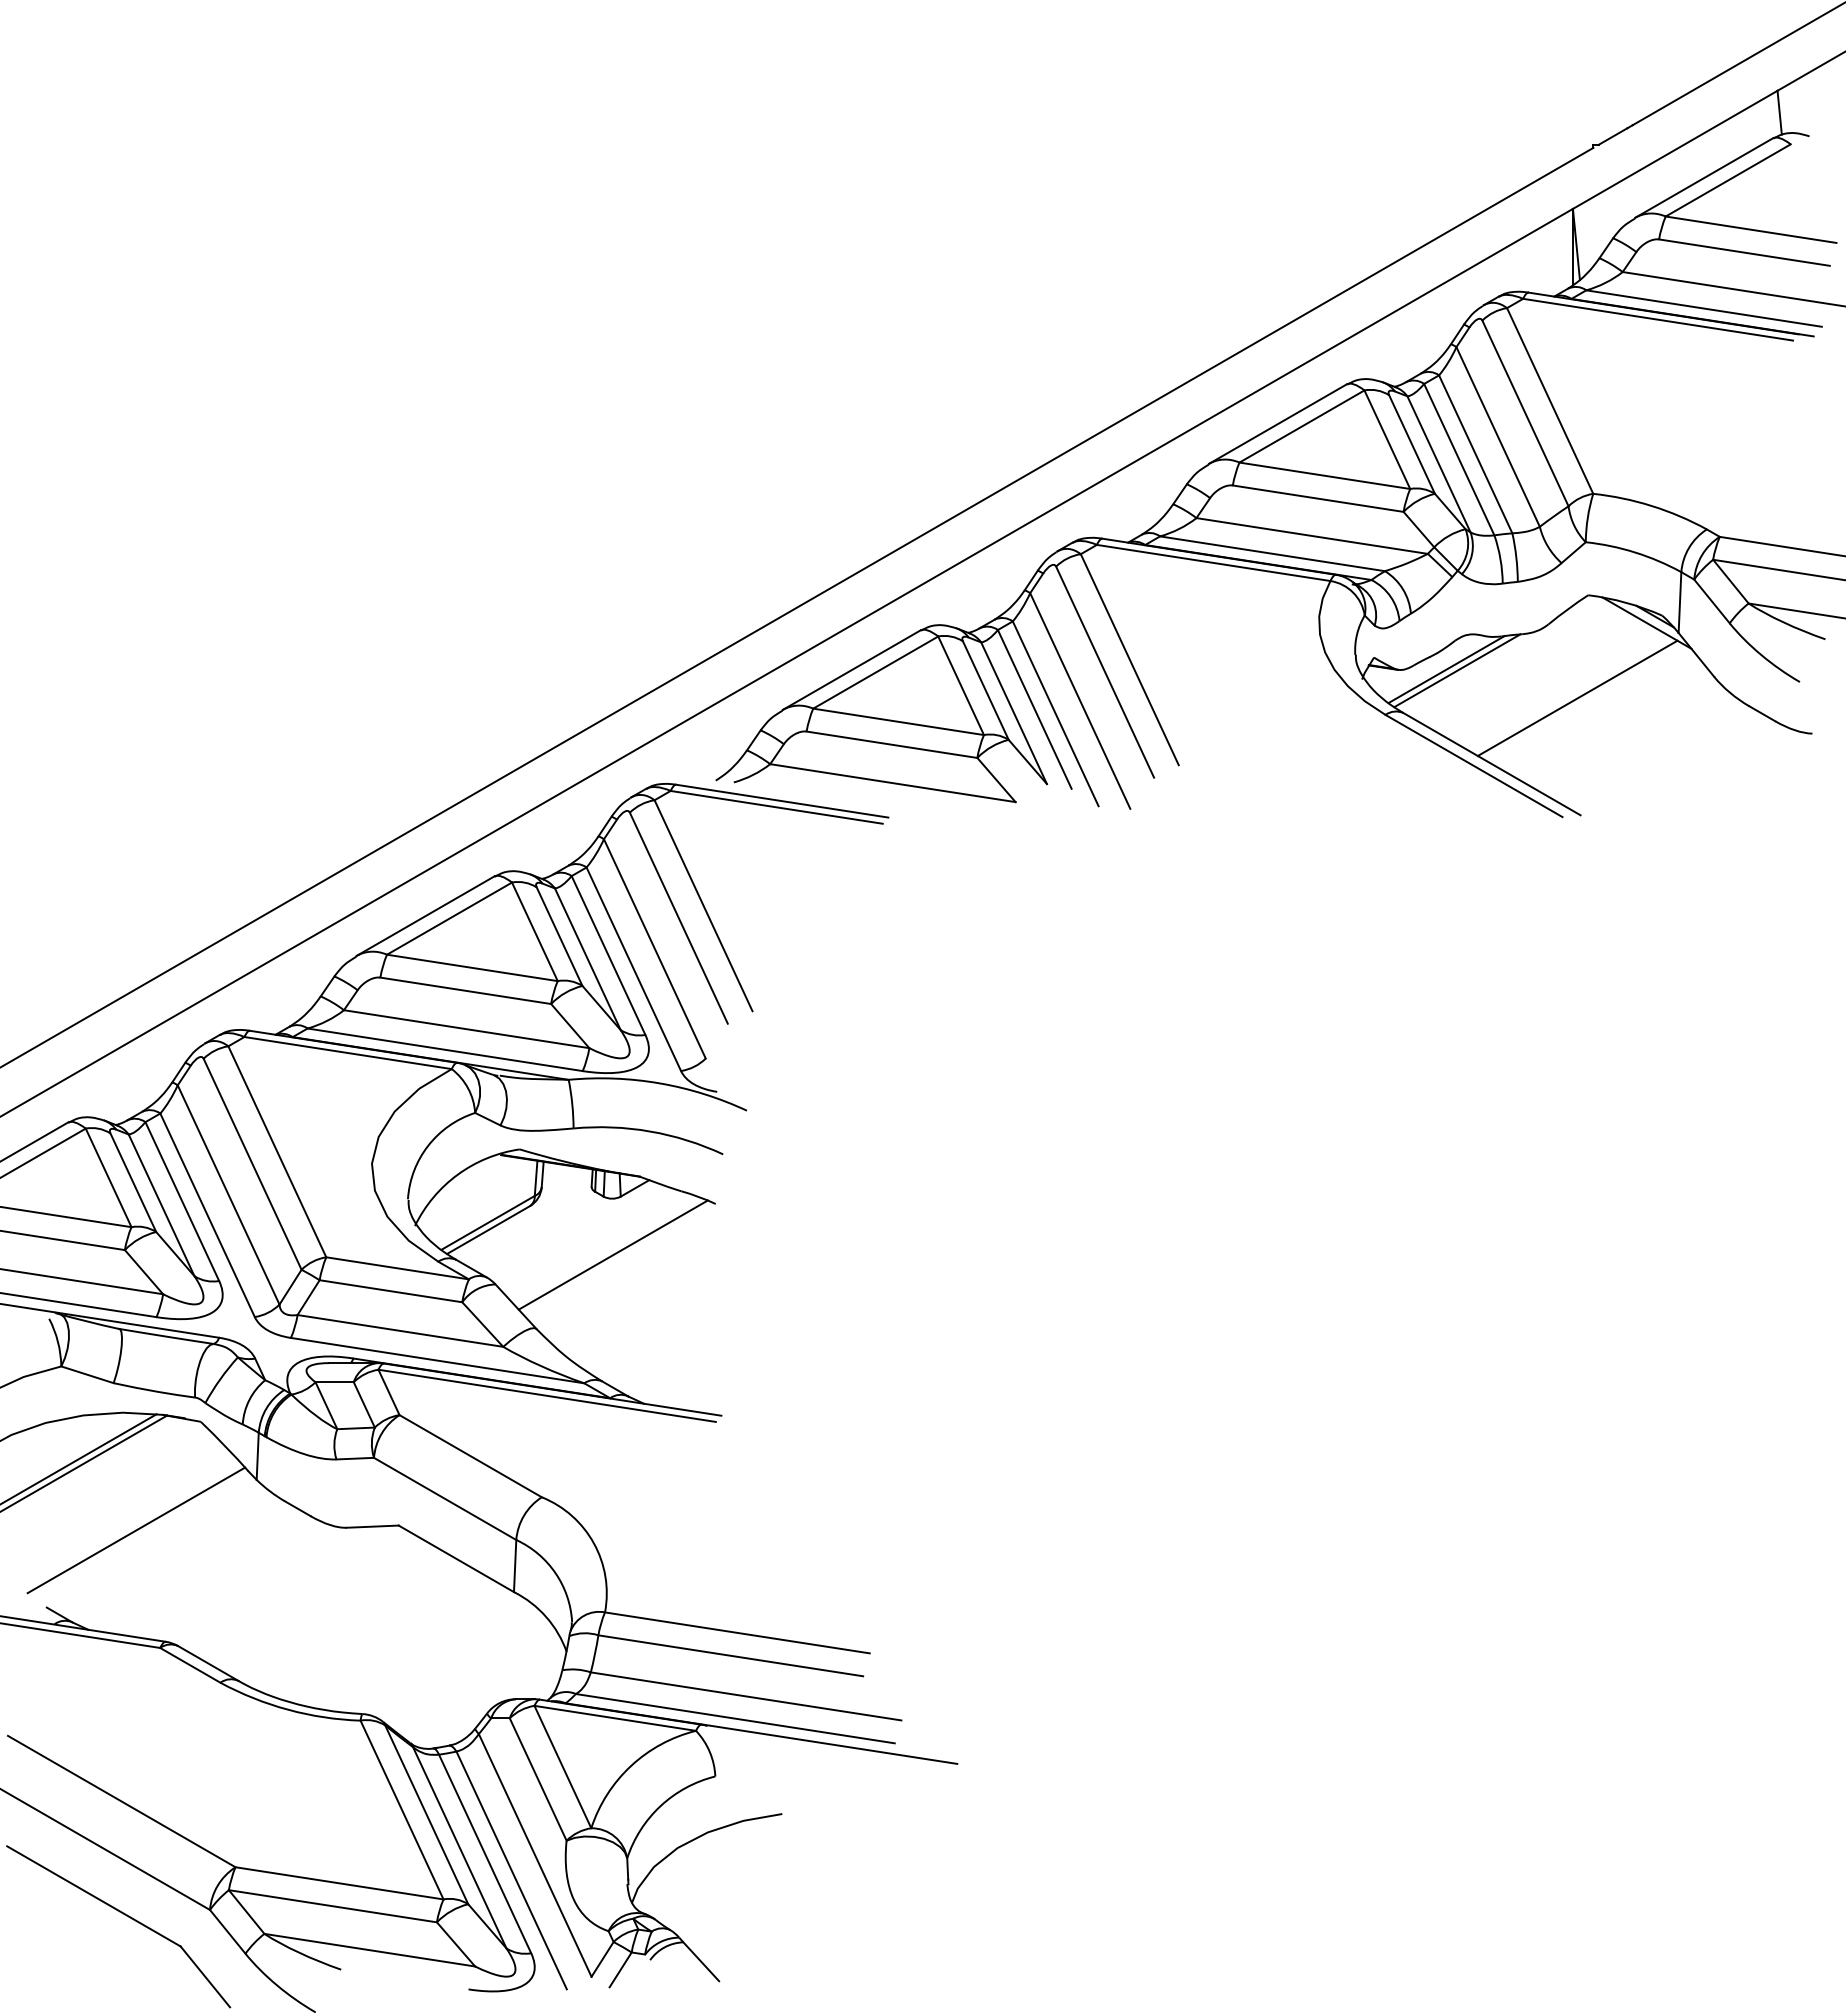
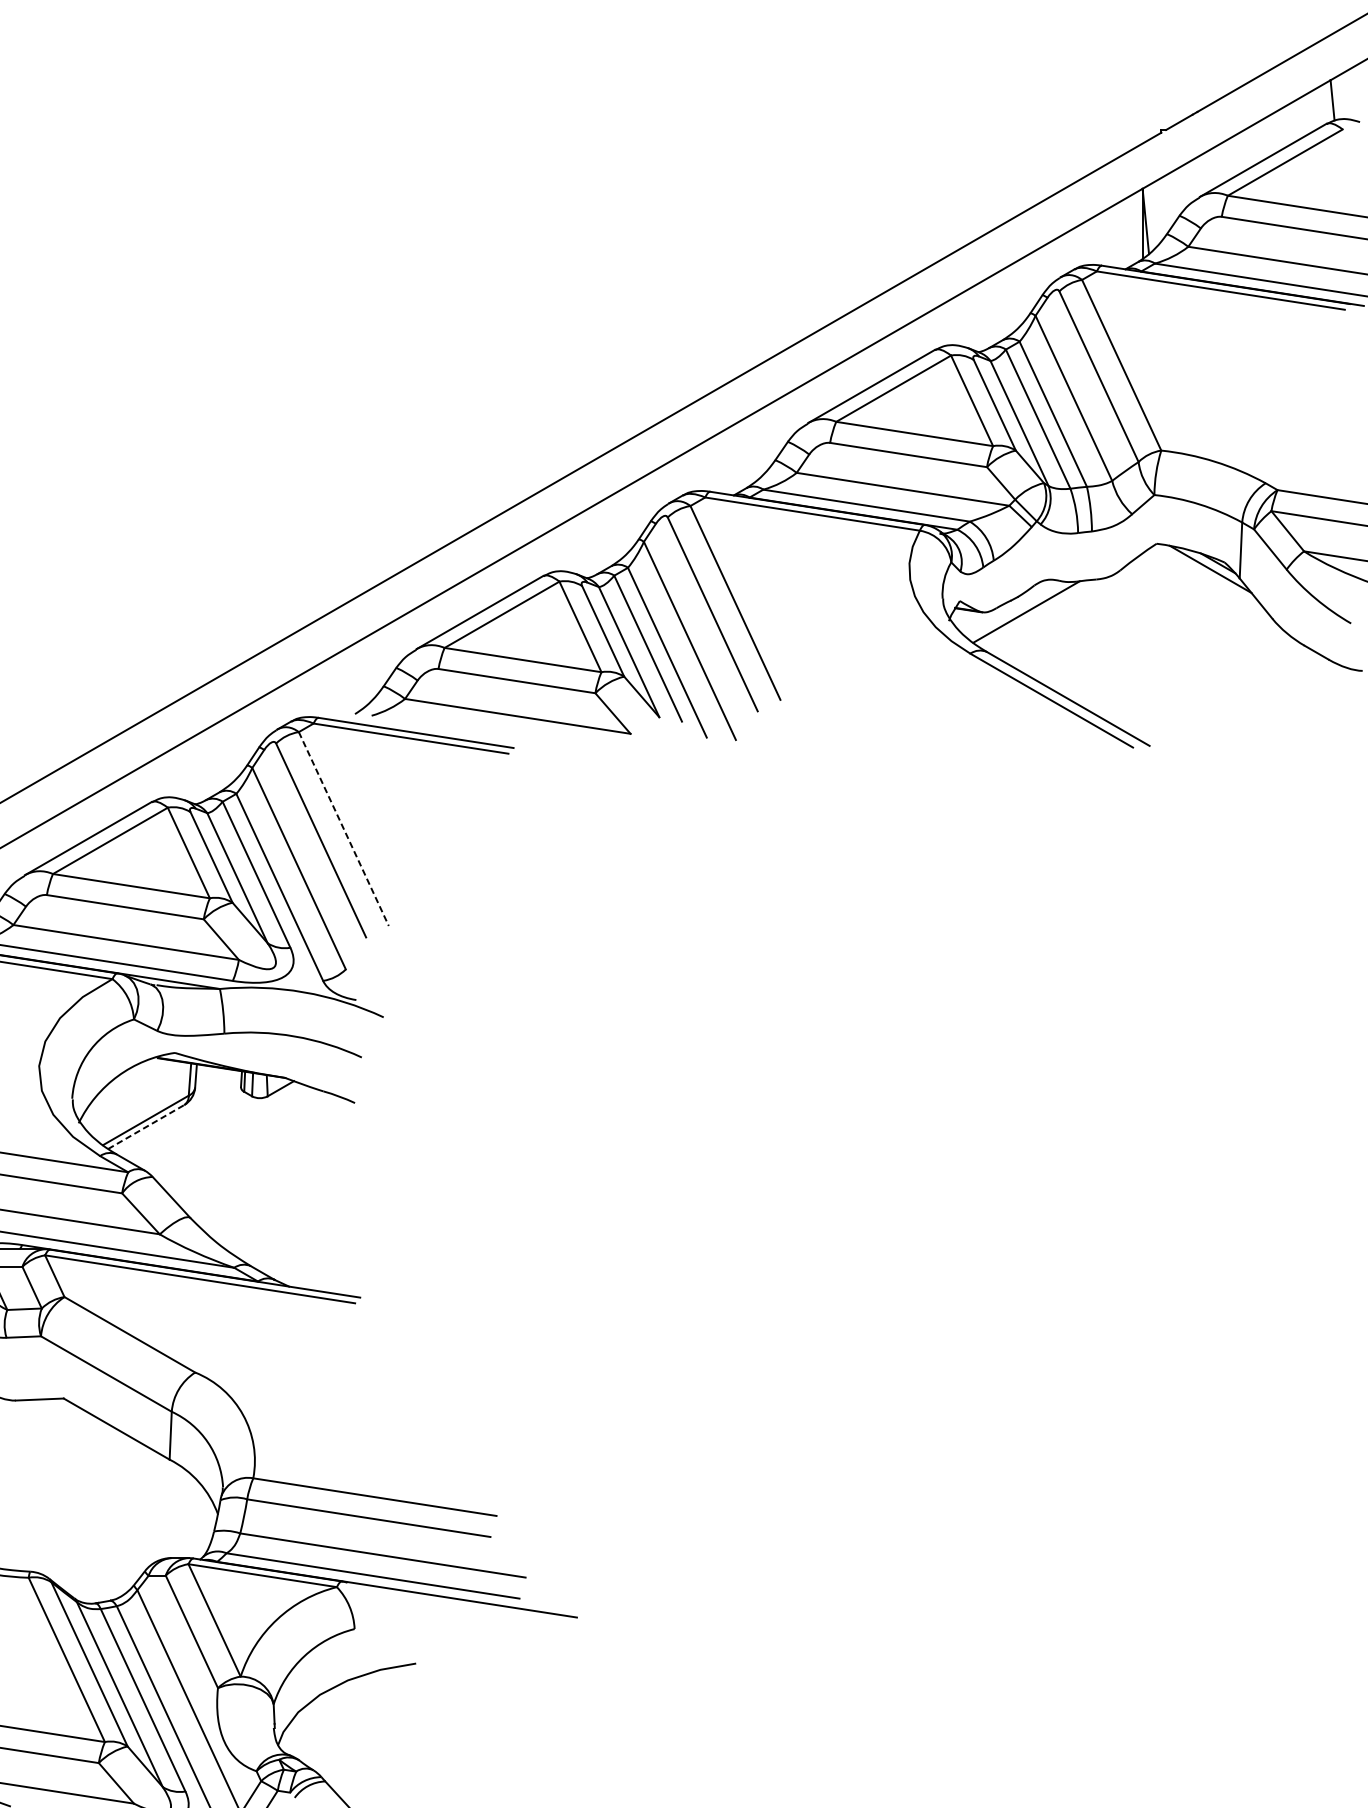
line: (1457, 670) -> (1036, 612), removed
line: (1577, 697) -> (1146, 637), removed
line: (703, 906) -> (343, 829), solid -> dashed
line: (488, 1230) -> (146, 1127), solid -> dashed
line: (612, 1254) -> (260, 1149), removed

